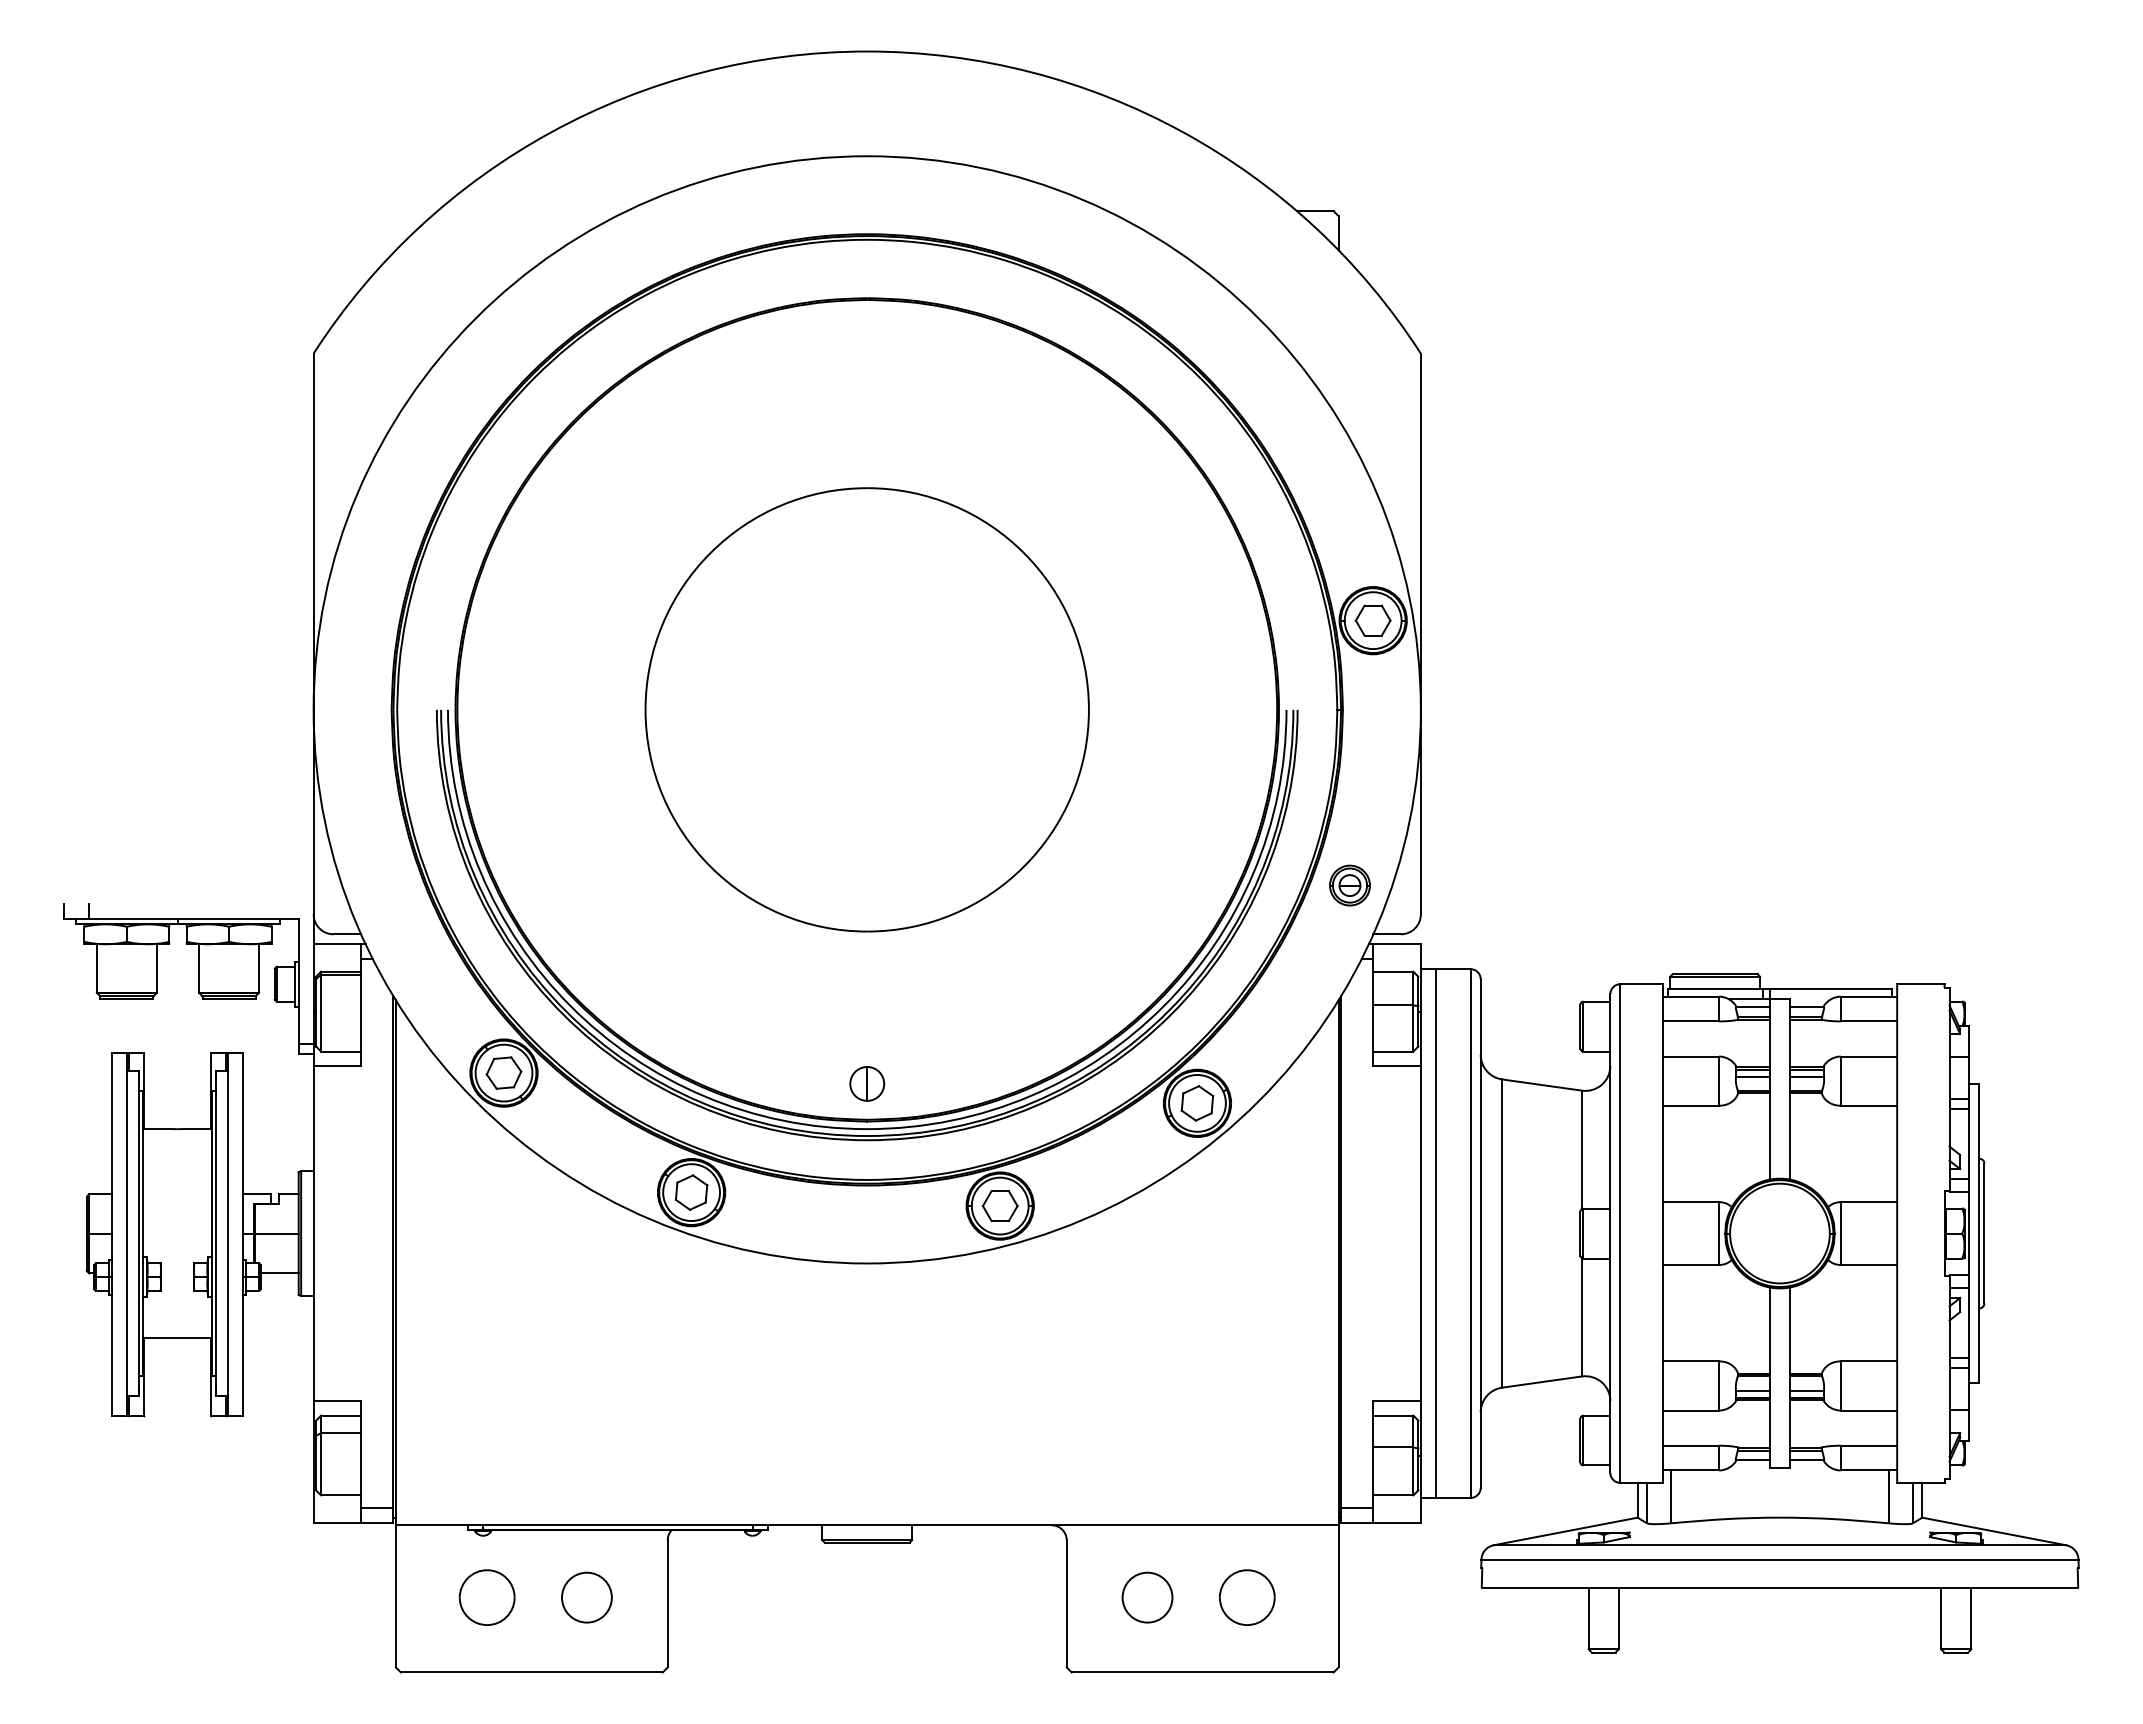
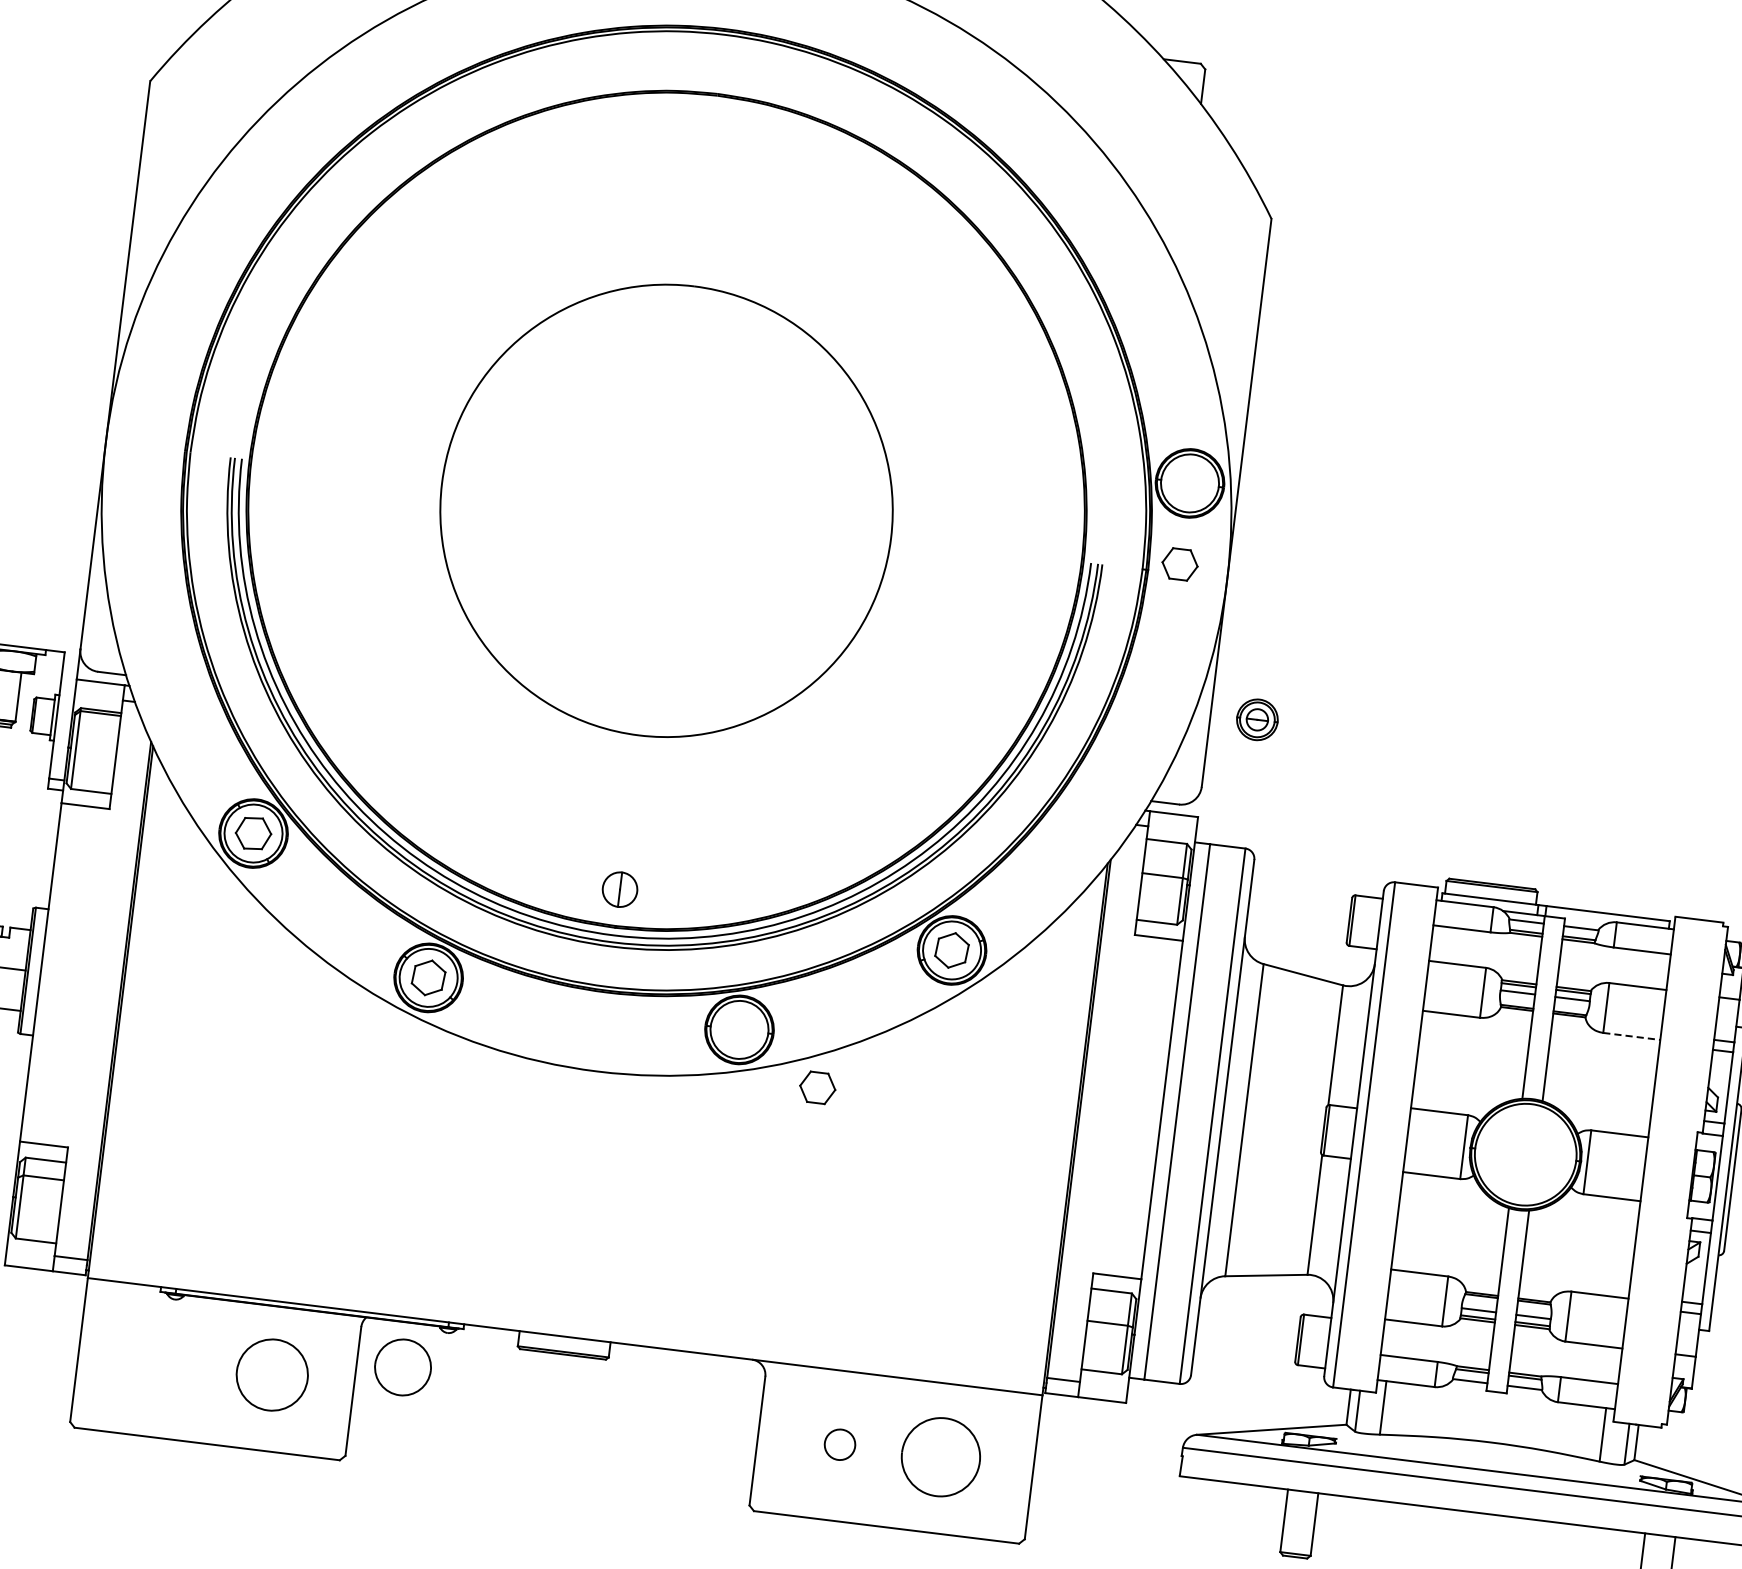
part: (1372, 620) -> (1179, 564), moved
part: (1349, 885) -> (1256, 719), moved
line: (1869, 1105) -> (1632, 1036), solid -> dashed
part: (999, 1206) -> (816, 1088), moved
part: (486, 1597) -> (402, 1367), moved
circle: (586, 1597) -> (271, 1374), size x1.4
circle: (1147, 1597) -> (840, 1444), size x0.6
part: (1247, 1597) -> (941, 1457), size x1.4

